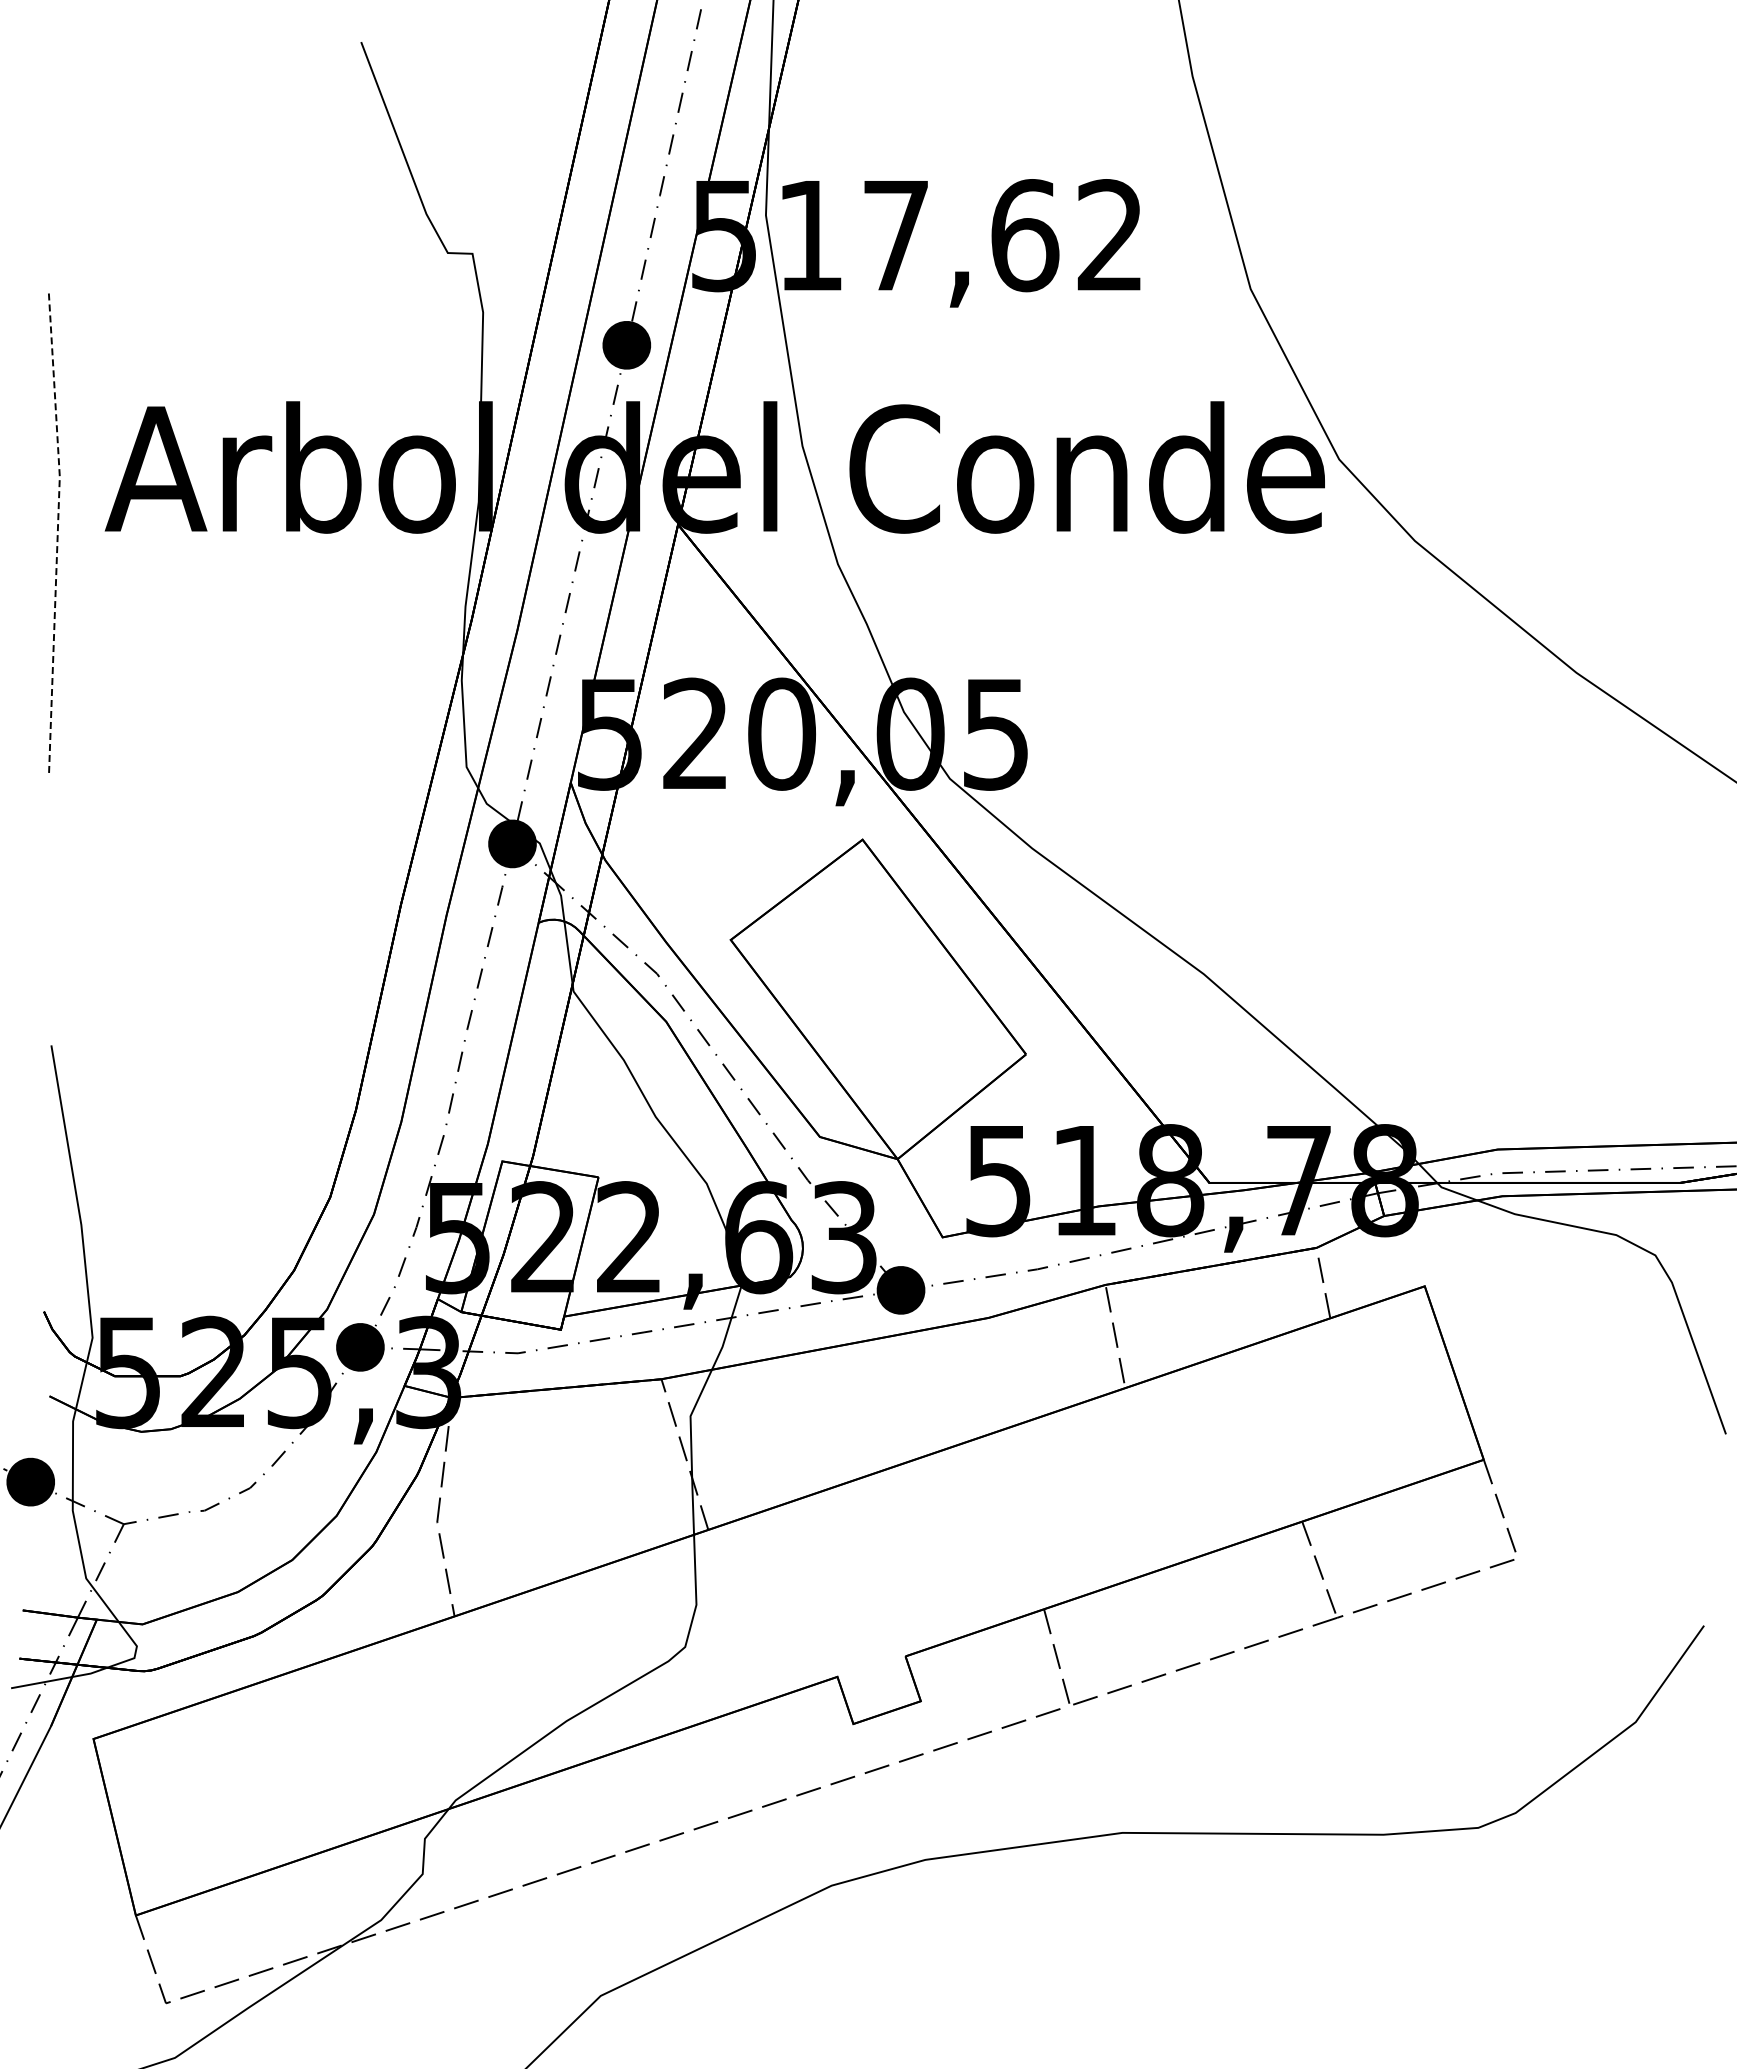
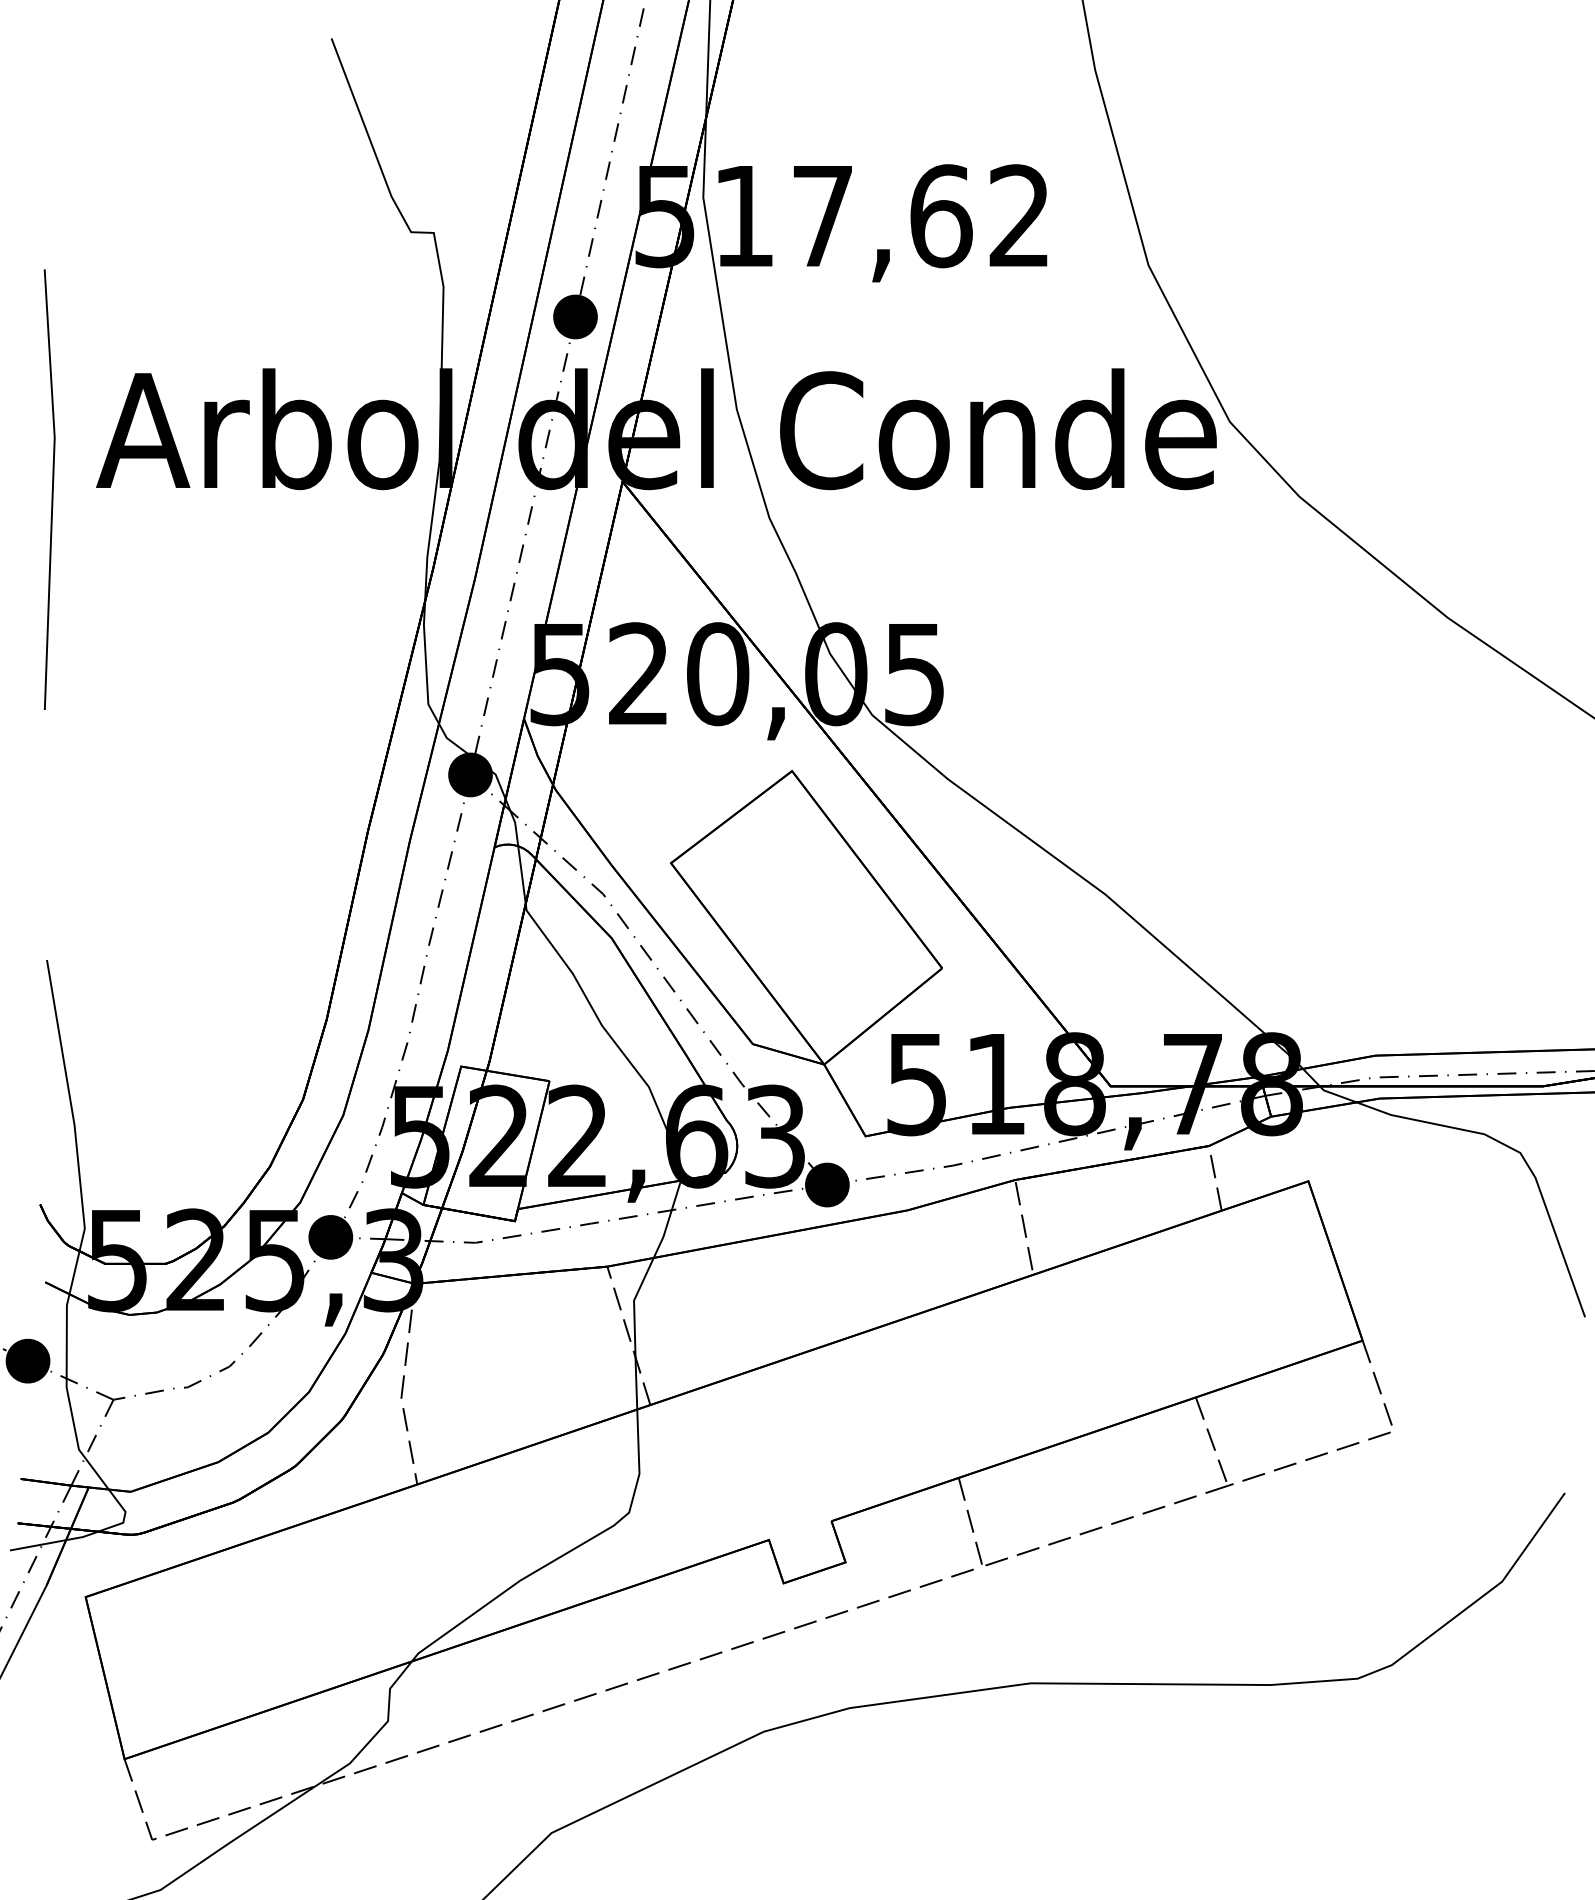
line: (57, 532) -> (52, 488), dashed -> solid

